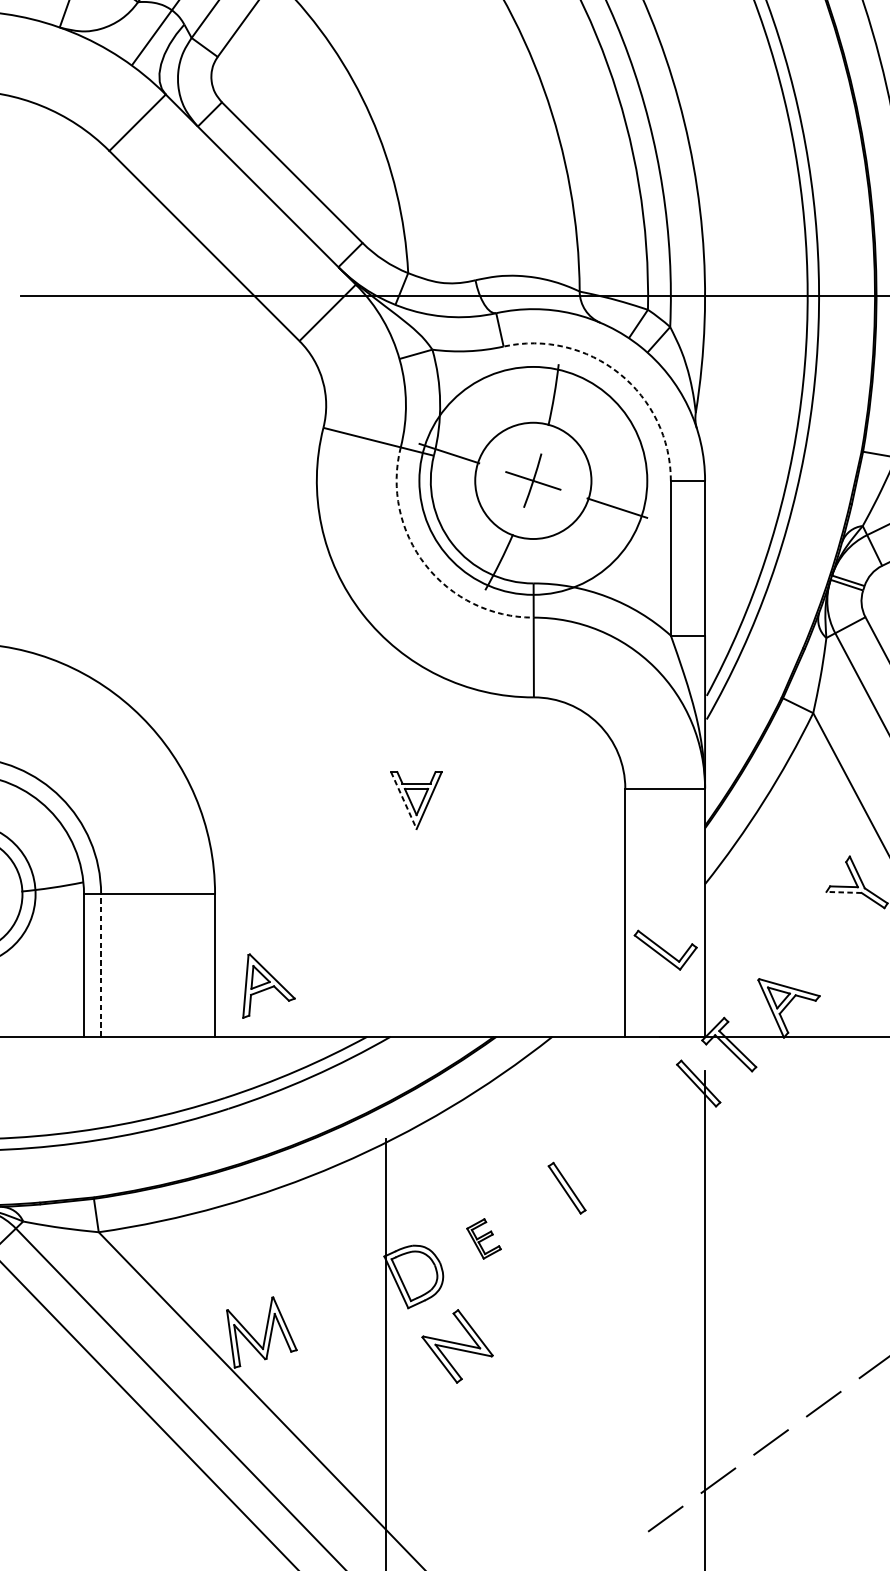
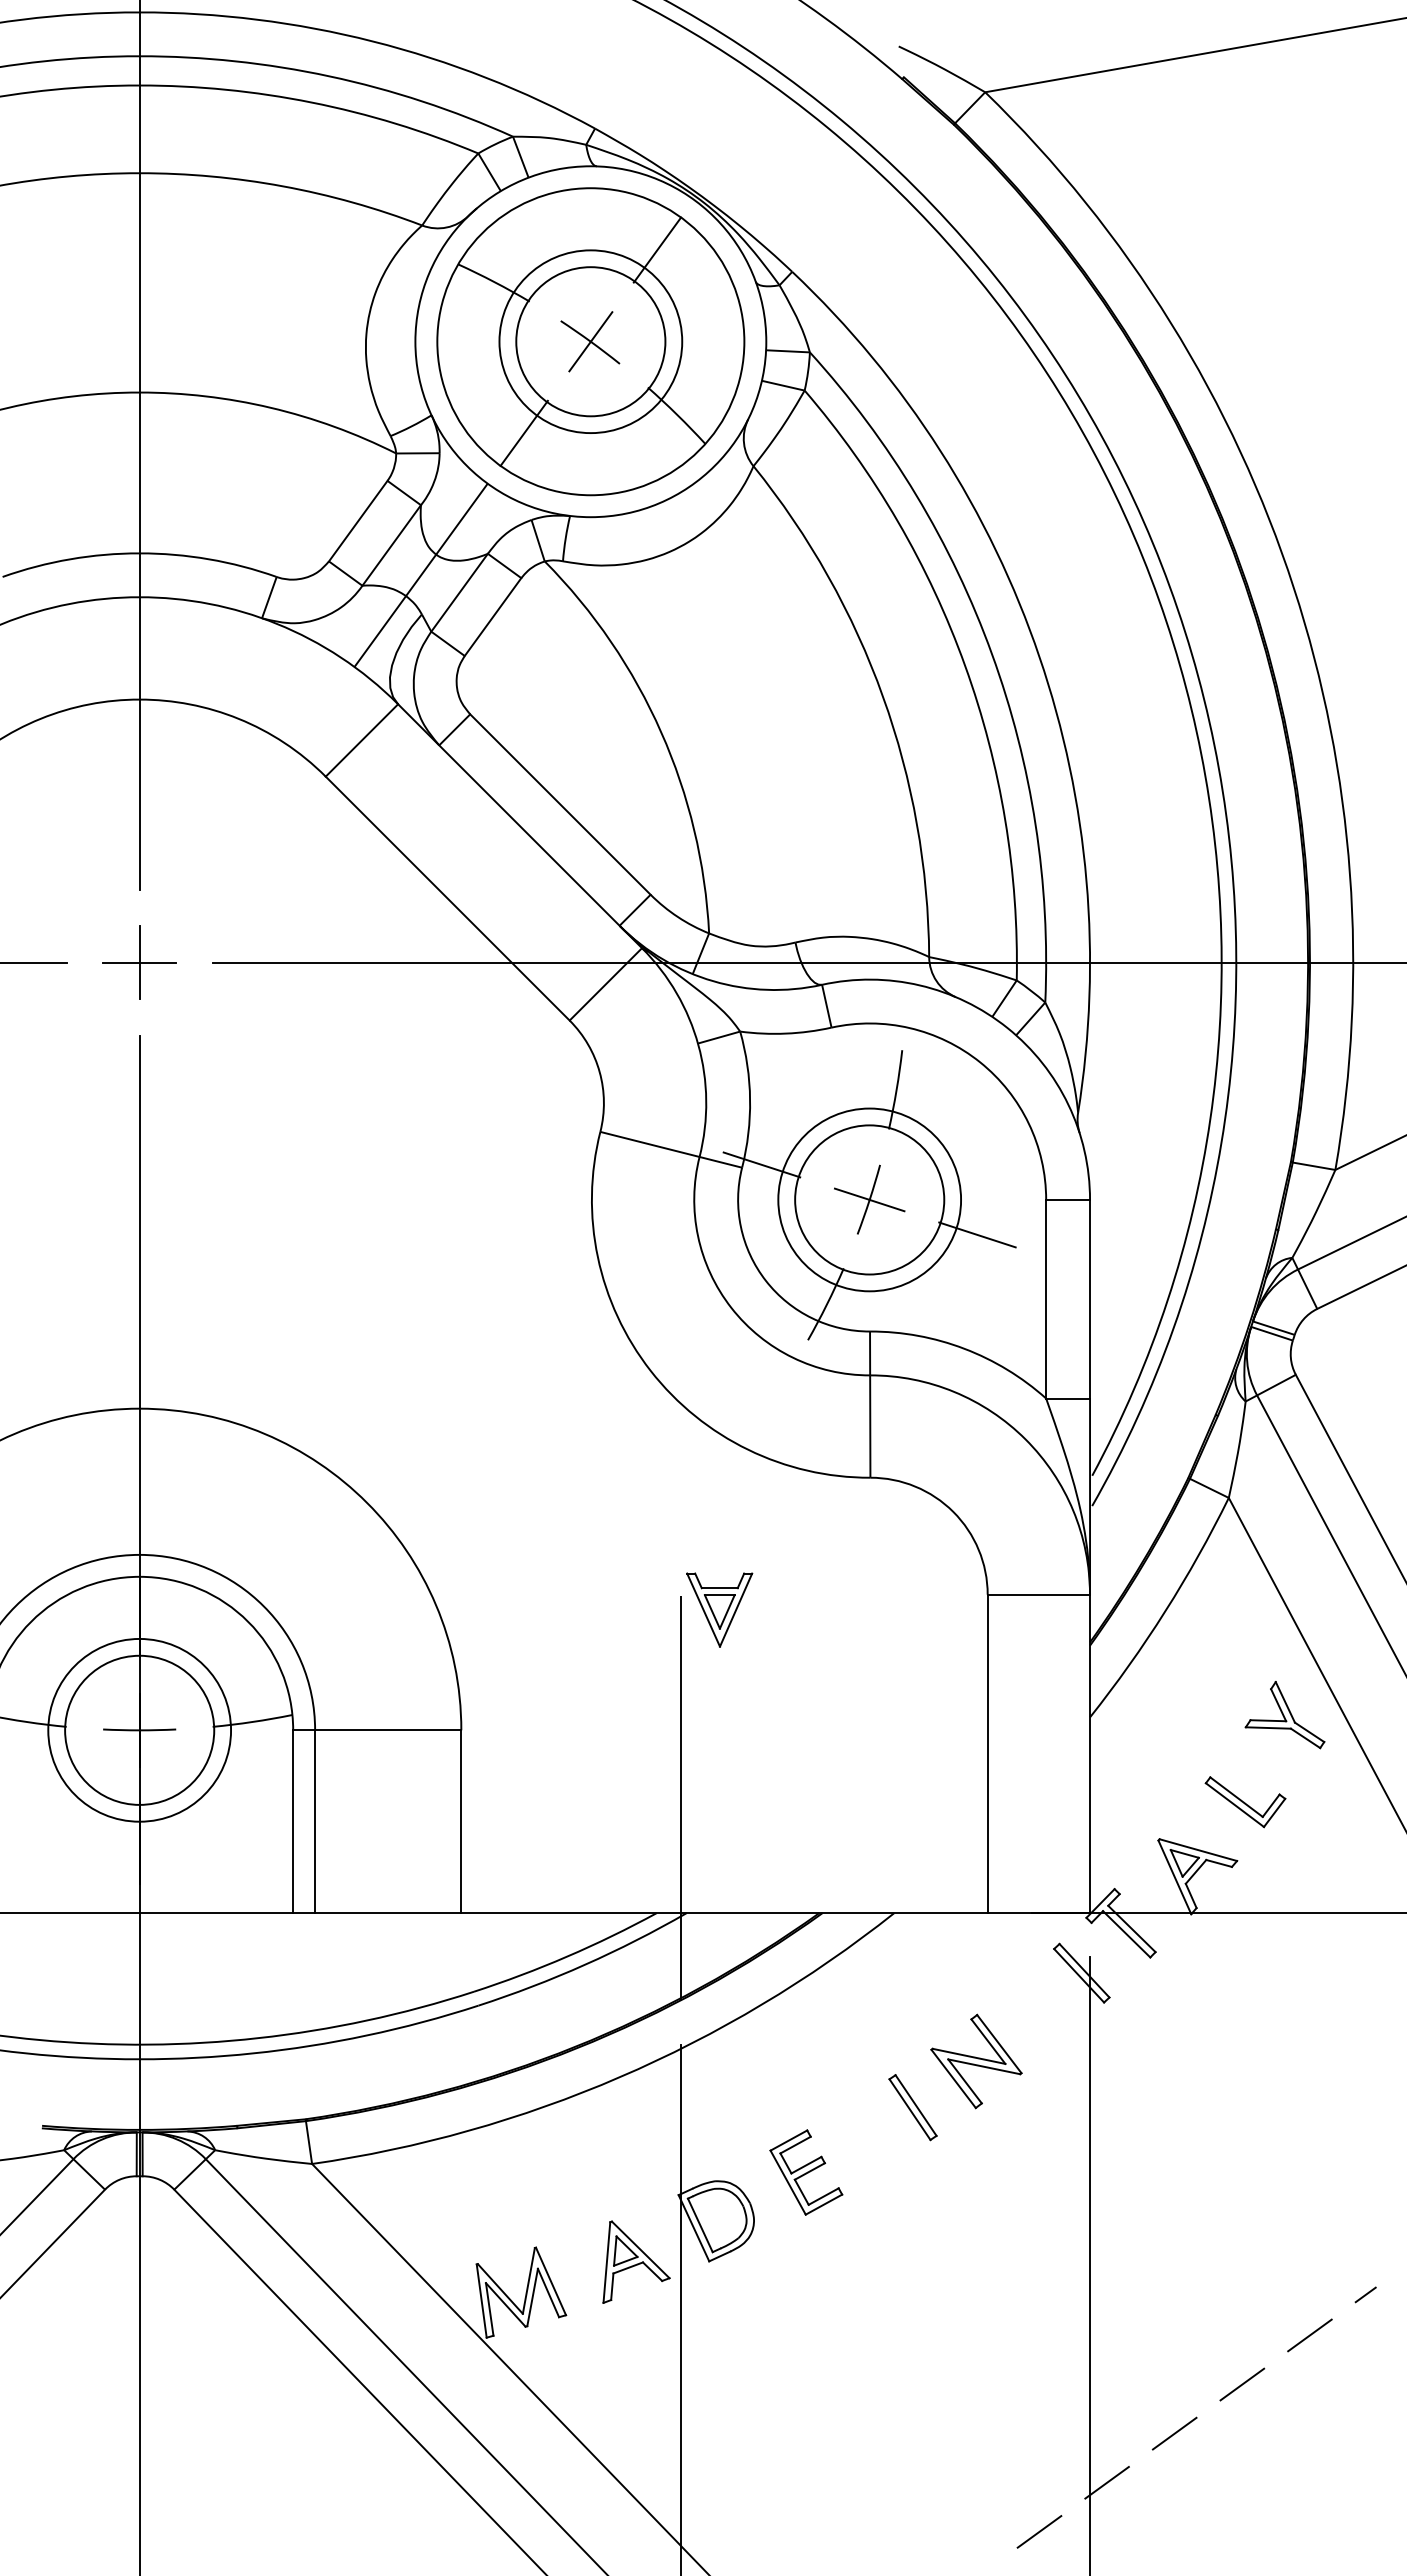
arc: (619, 373) -> (980, 1062), dashed -> solid
circle: (533, 480) -> (869, 1199), size x0.62
arc: (425, 564) -> (731, 1307), dashed -> solid
line: (403, 800) -> (703, 1610), dashed -> solid
line: (844, 892) -> (1268, 1728), dashed -> solid
line: (385, 947) -> (680, 1798), added
part: (665, 950) -> (1245, 1802), moved
line: (101, 965) -> (315, 1821), dashed -> solid
part: (268, 985) -> (636, 2261), moved
part: (484, 1238) -> (806, 2172), size x1.67
part: (457, 1346) -> (976, 2061), moved

